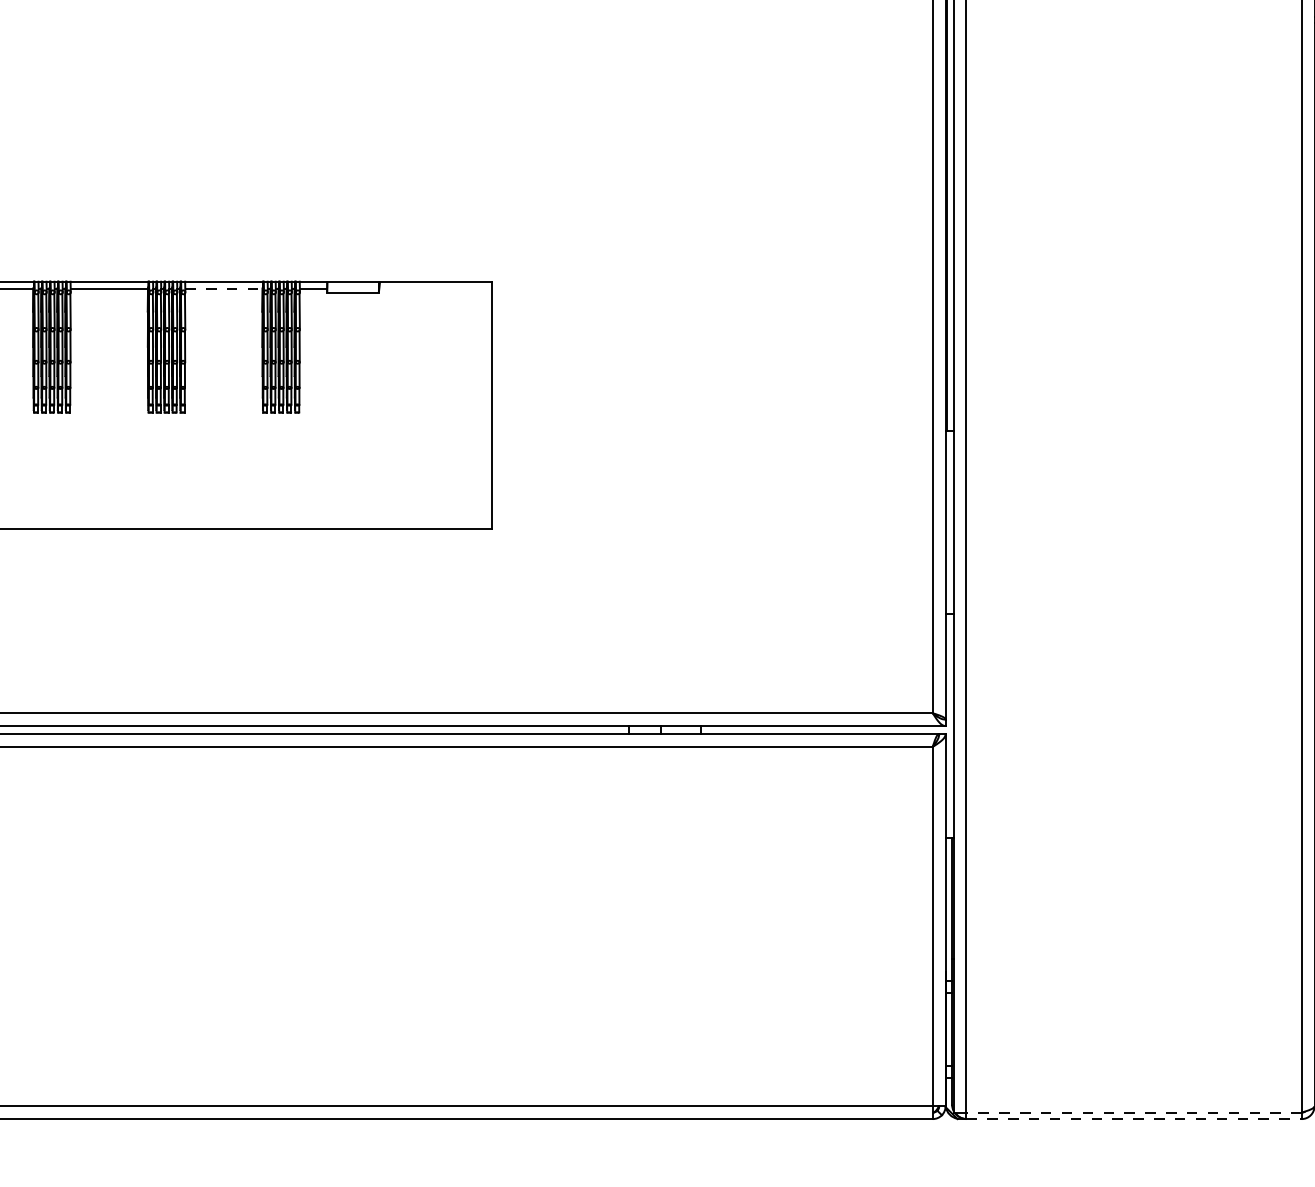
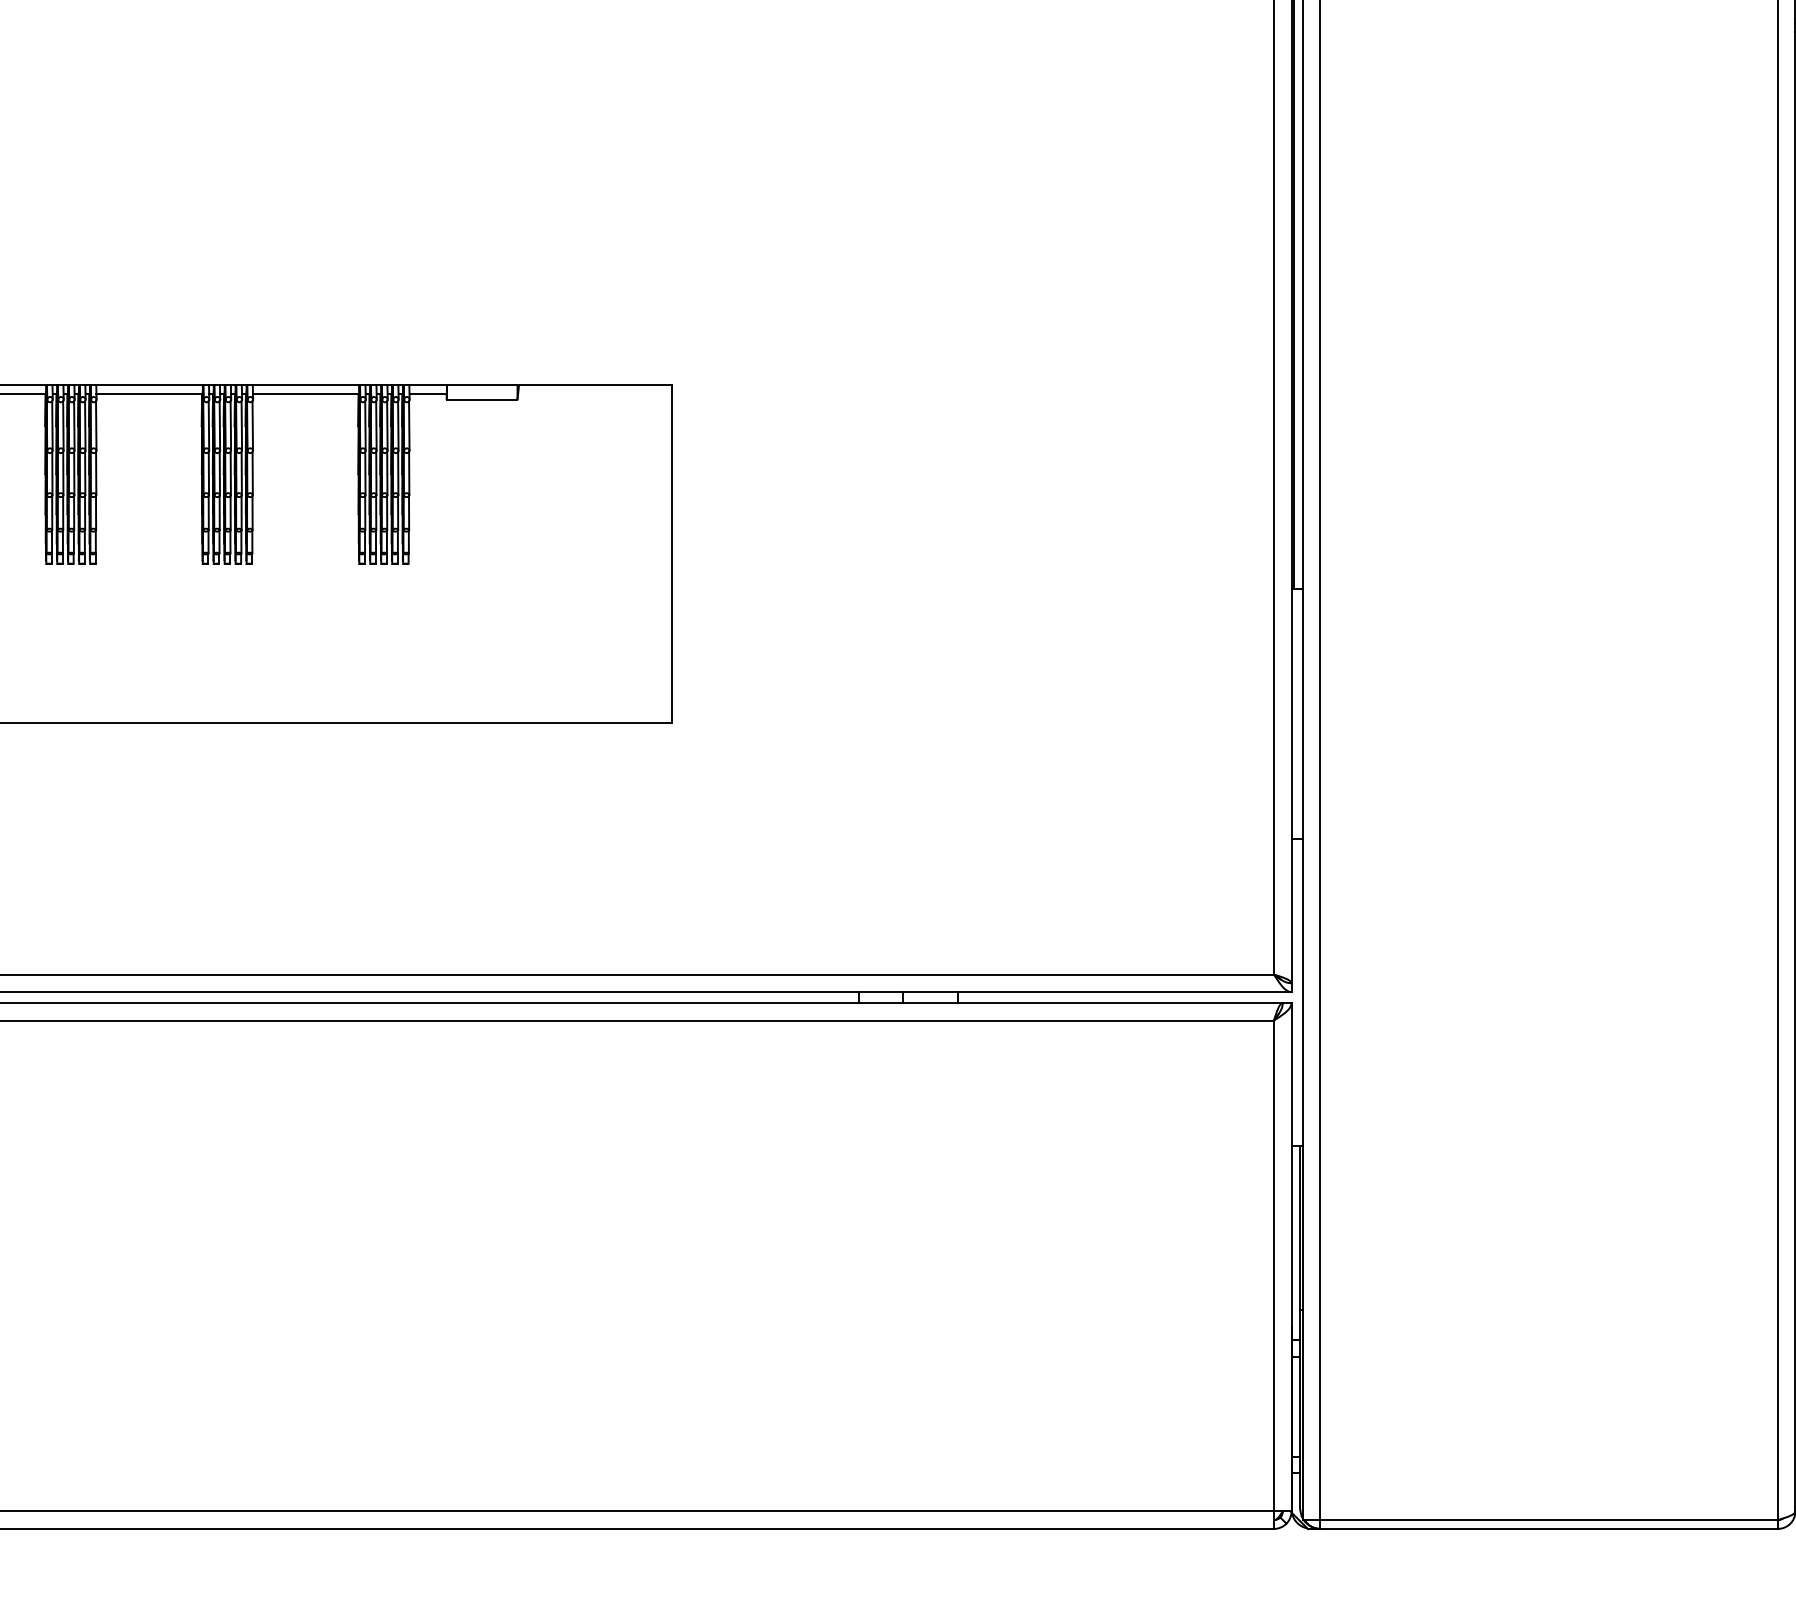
line: (224, 288) -> (306, 394), dashed -> solid
line: (1133, 1112) -> (1548, 1520), dashed -> solid
line: (1133, 1118) -> (1548, 1528), dashed -> solid

